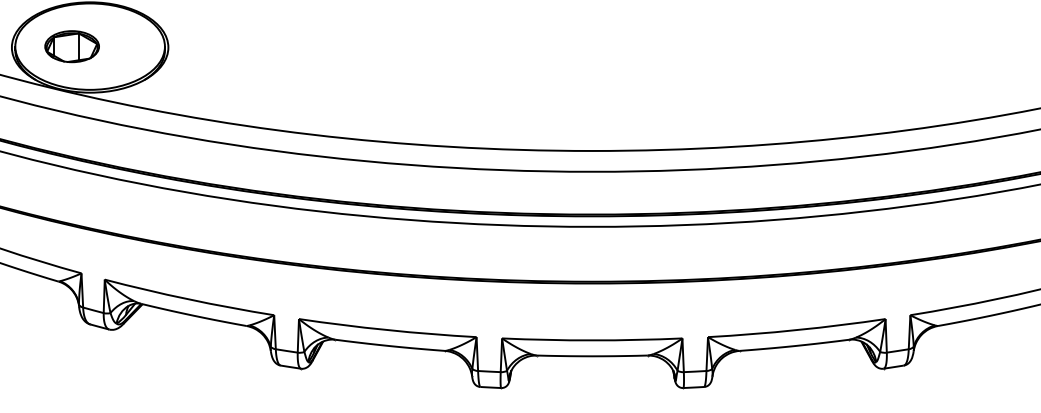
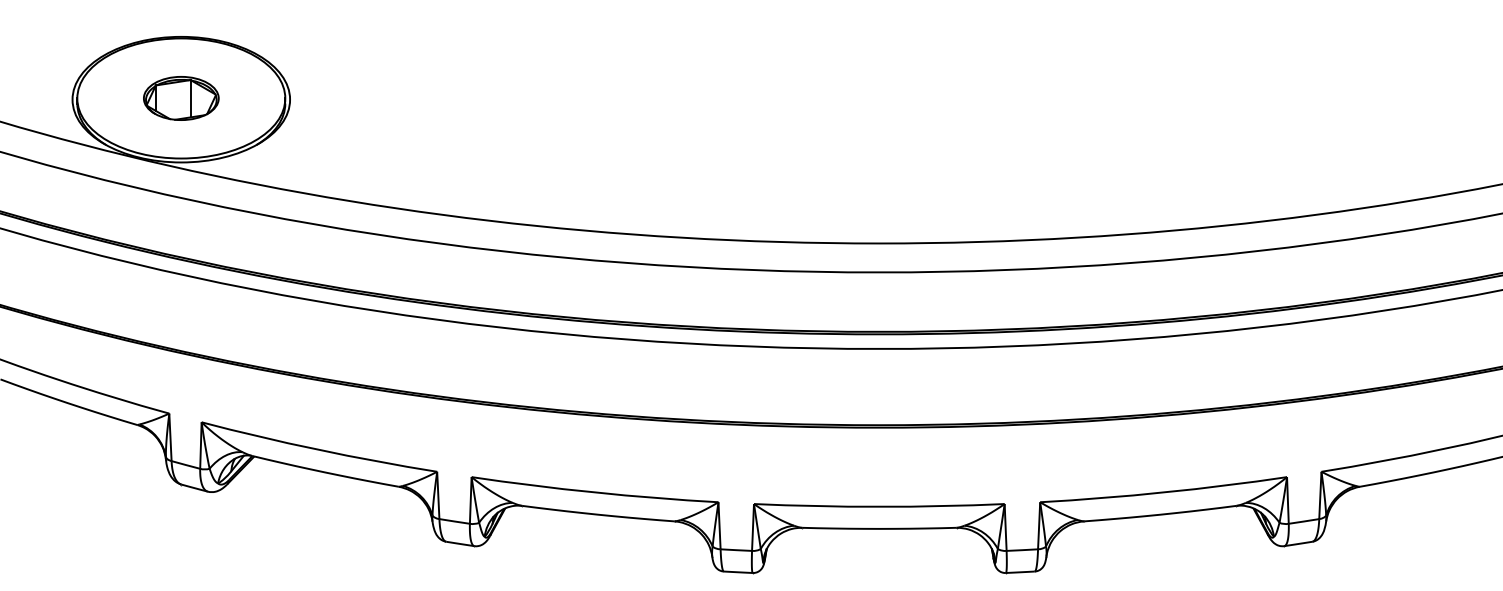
part: (72, 46) -> (181, 98), moved

